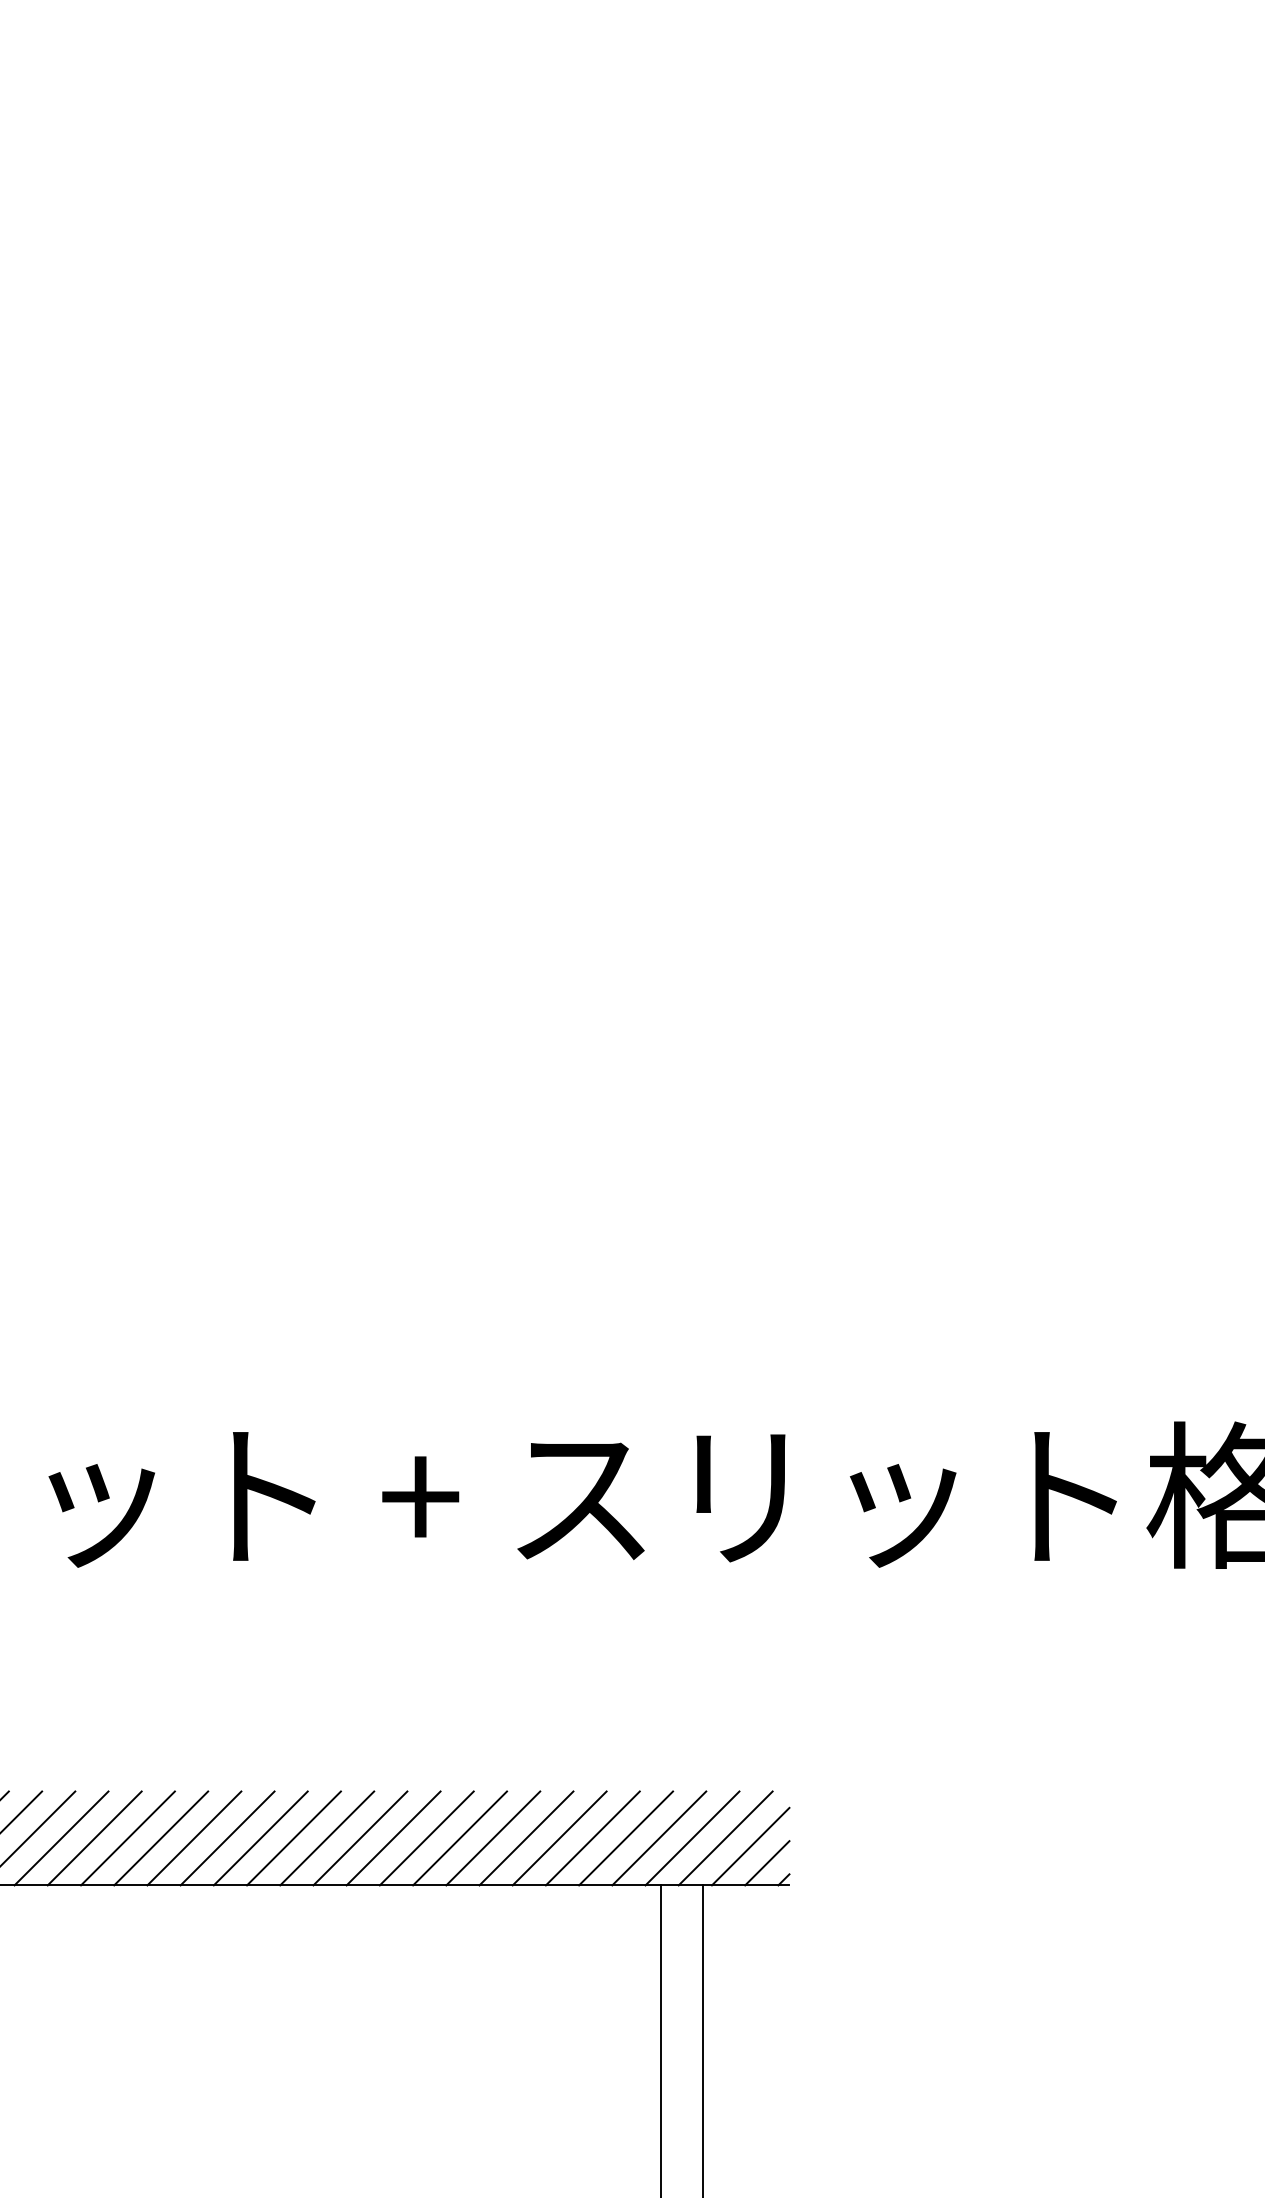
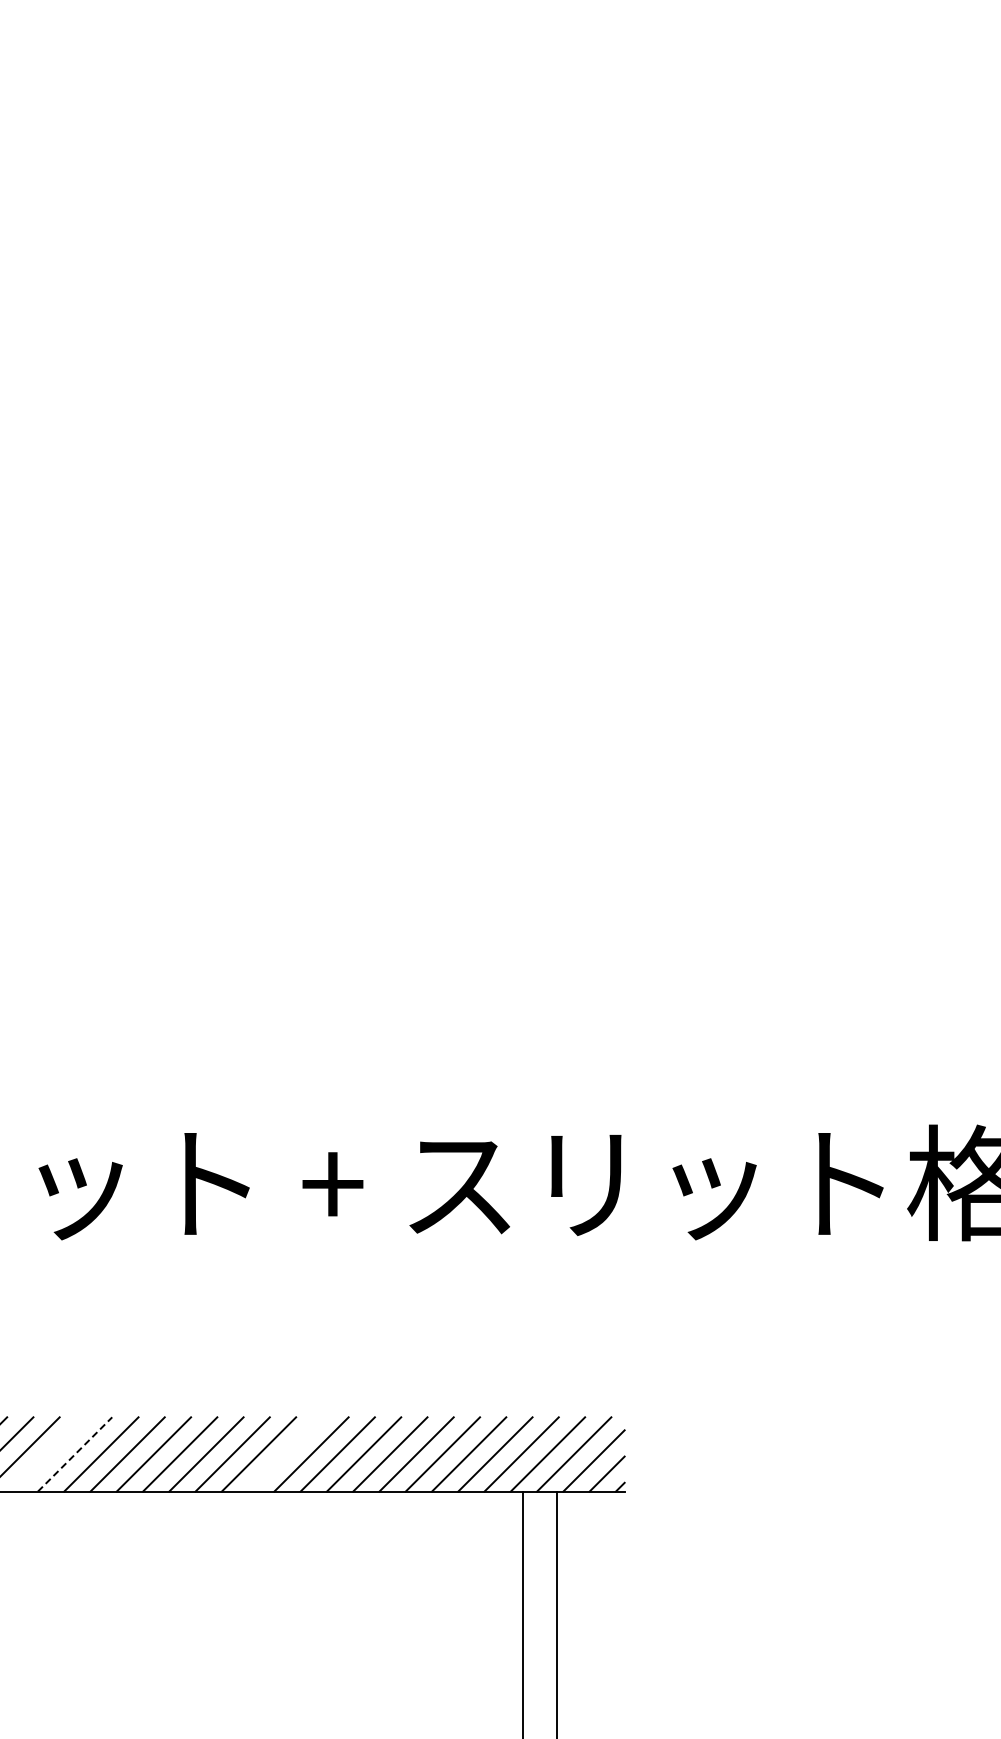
line: (61, 1838) -> (48, 1454), removed
line: (95, 1838) -> (75, 1454), solid -> dashed
line: (360, 1838) -> (285, 1454), removed

